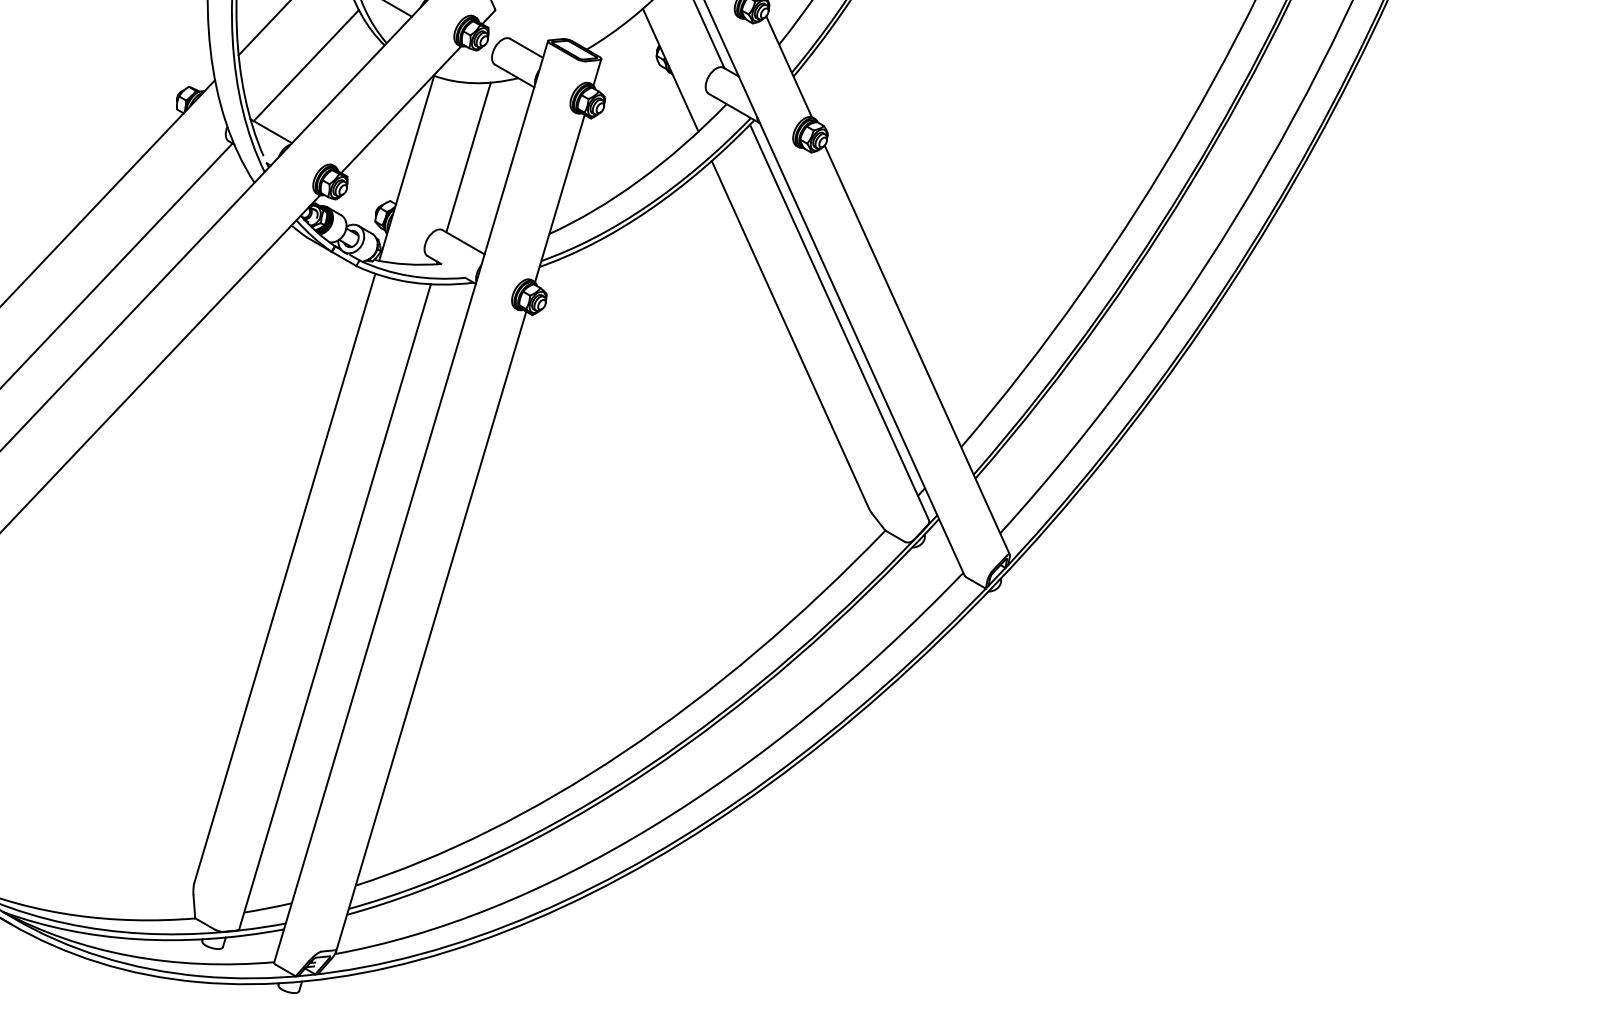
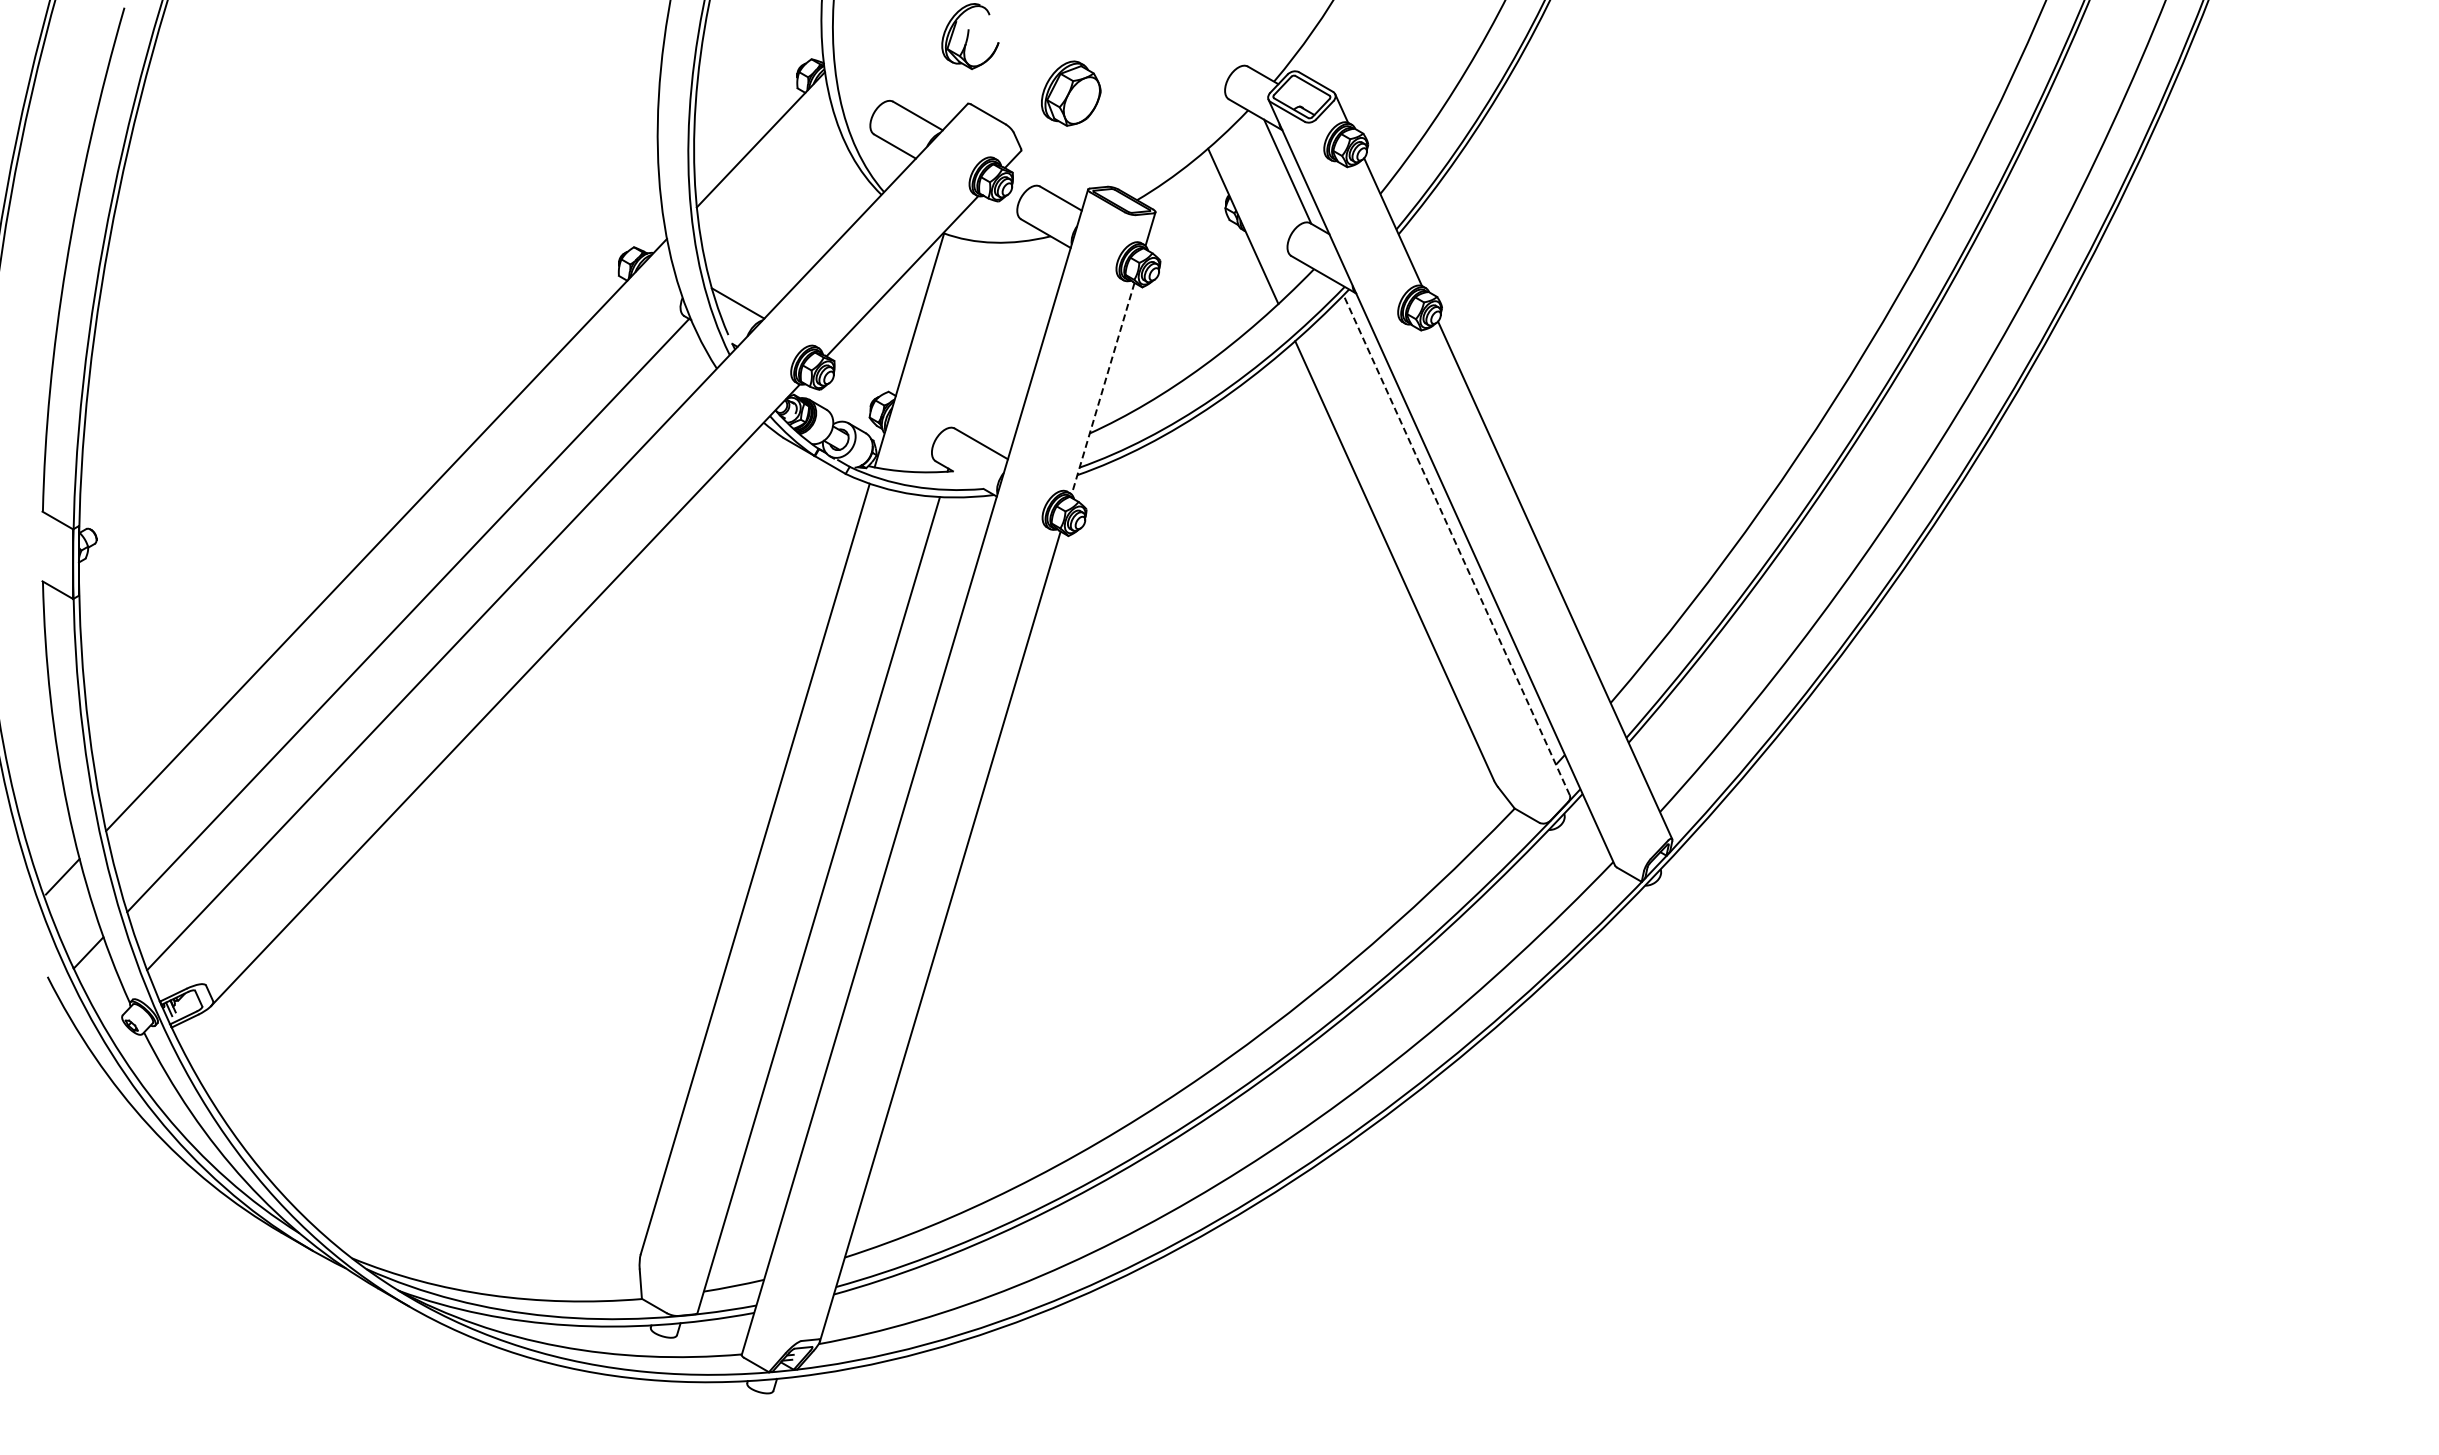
line: (305, 65) -> (781, 220), removed
line: (468, 157) -> (987, 336), removed
line: (559, 199) -> (1102, 389), solid -> dashed
line: (839, 321) -> (1456, 544), solid -> dashed

